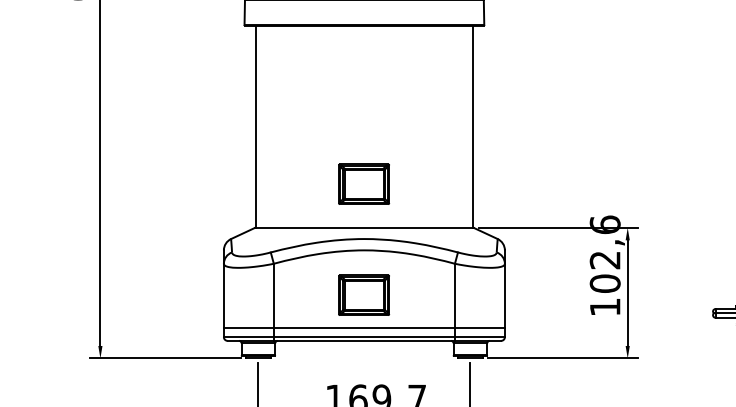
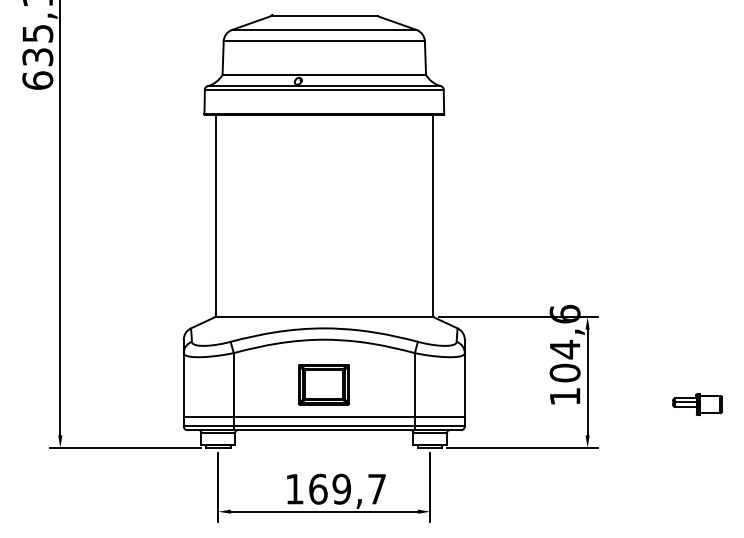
part: (363, 184) -> (323, 273), removed
text: (604, 260) -> (564, 349), 102,6 -> 104,6

